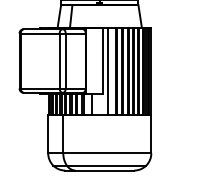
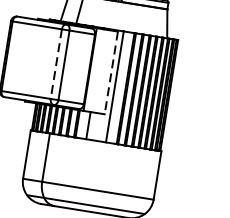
line: (59, 61) -> (56, 64), solid -> dashed
line: (103, 61) -> (111, 73), solid -> dashed

